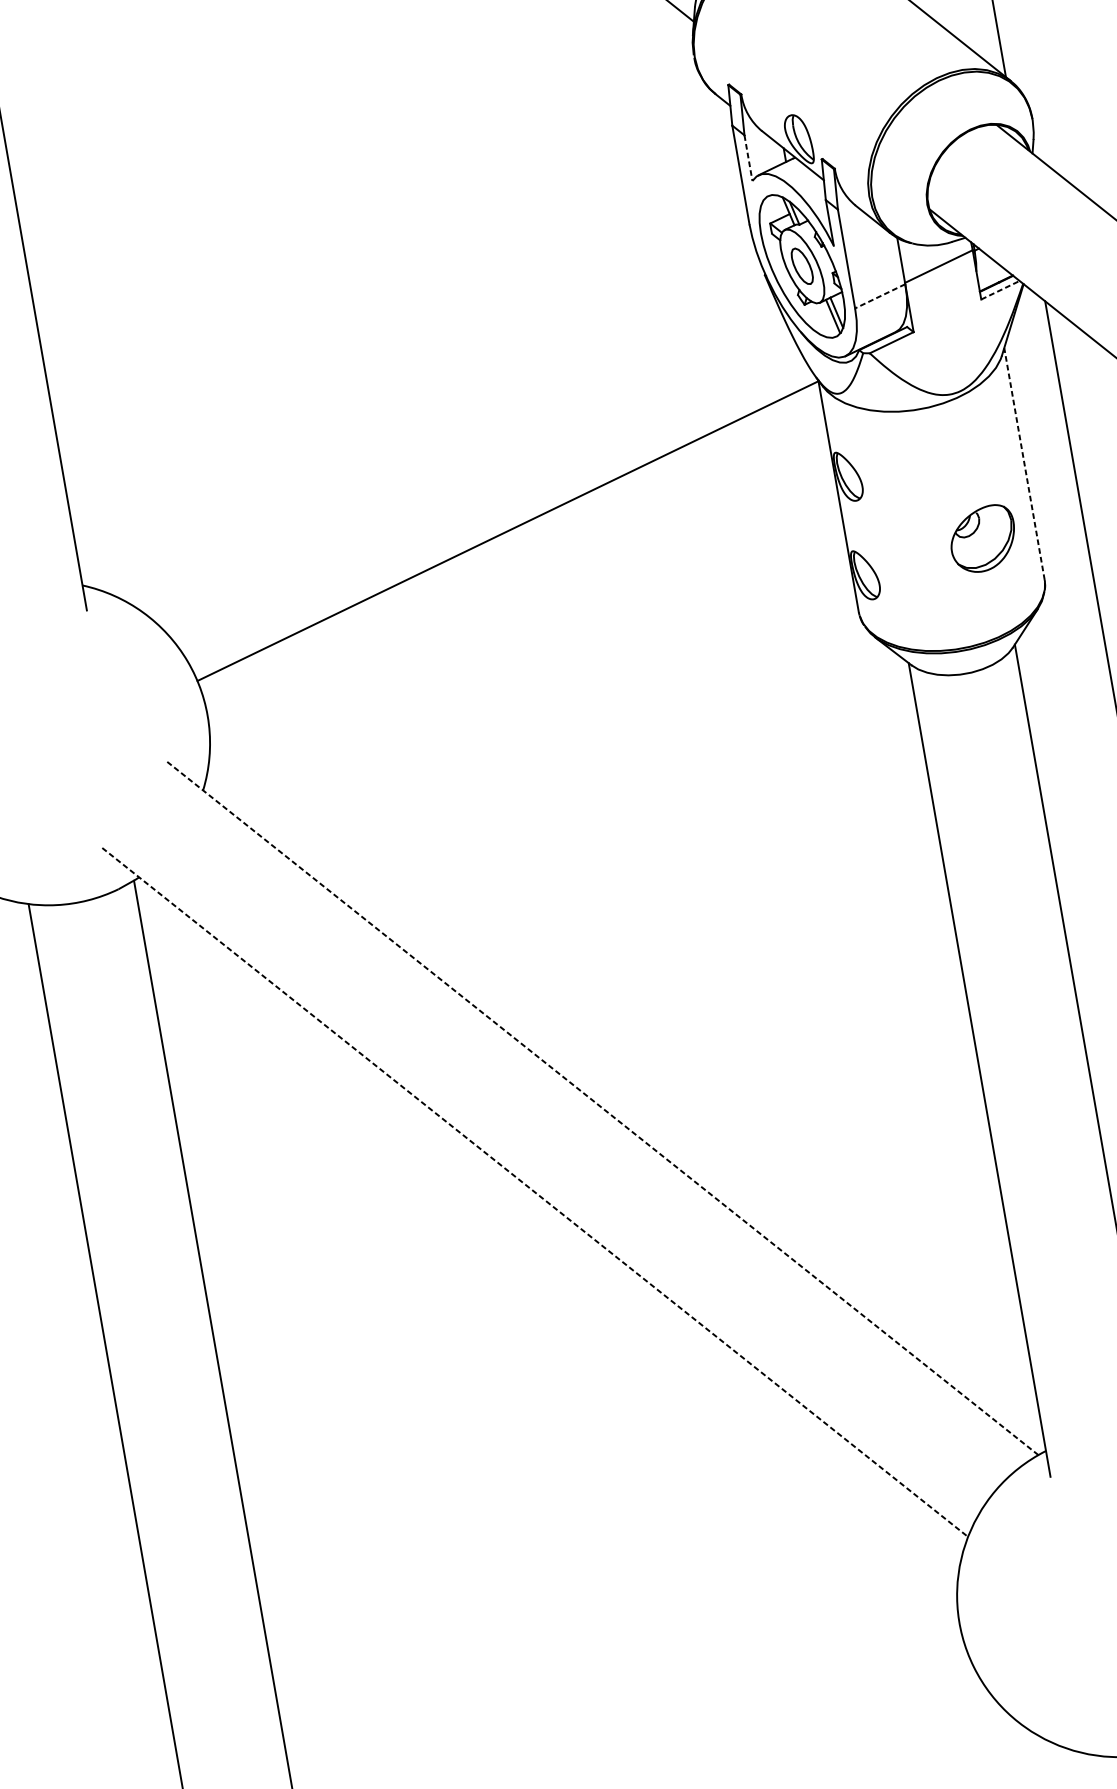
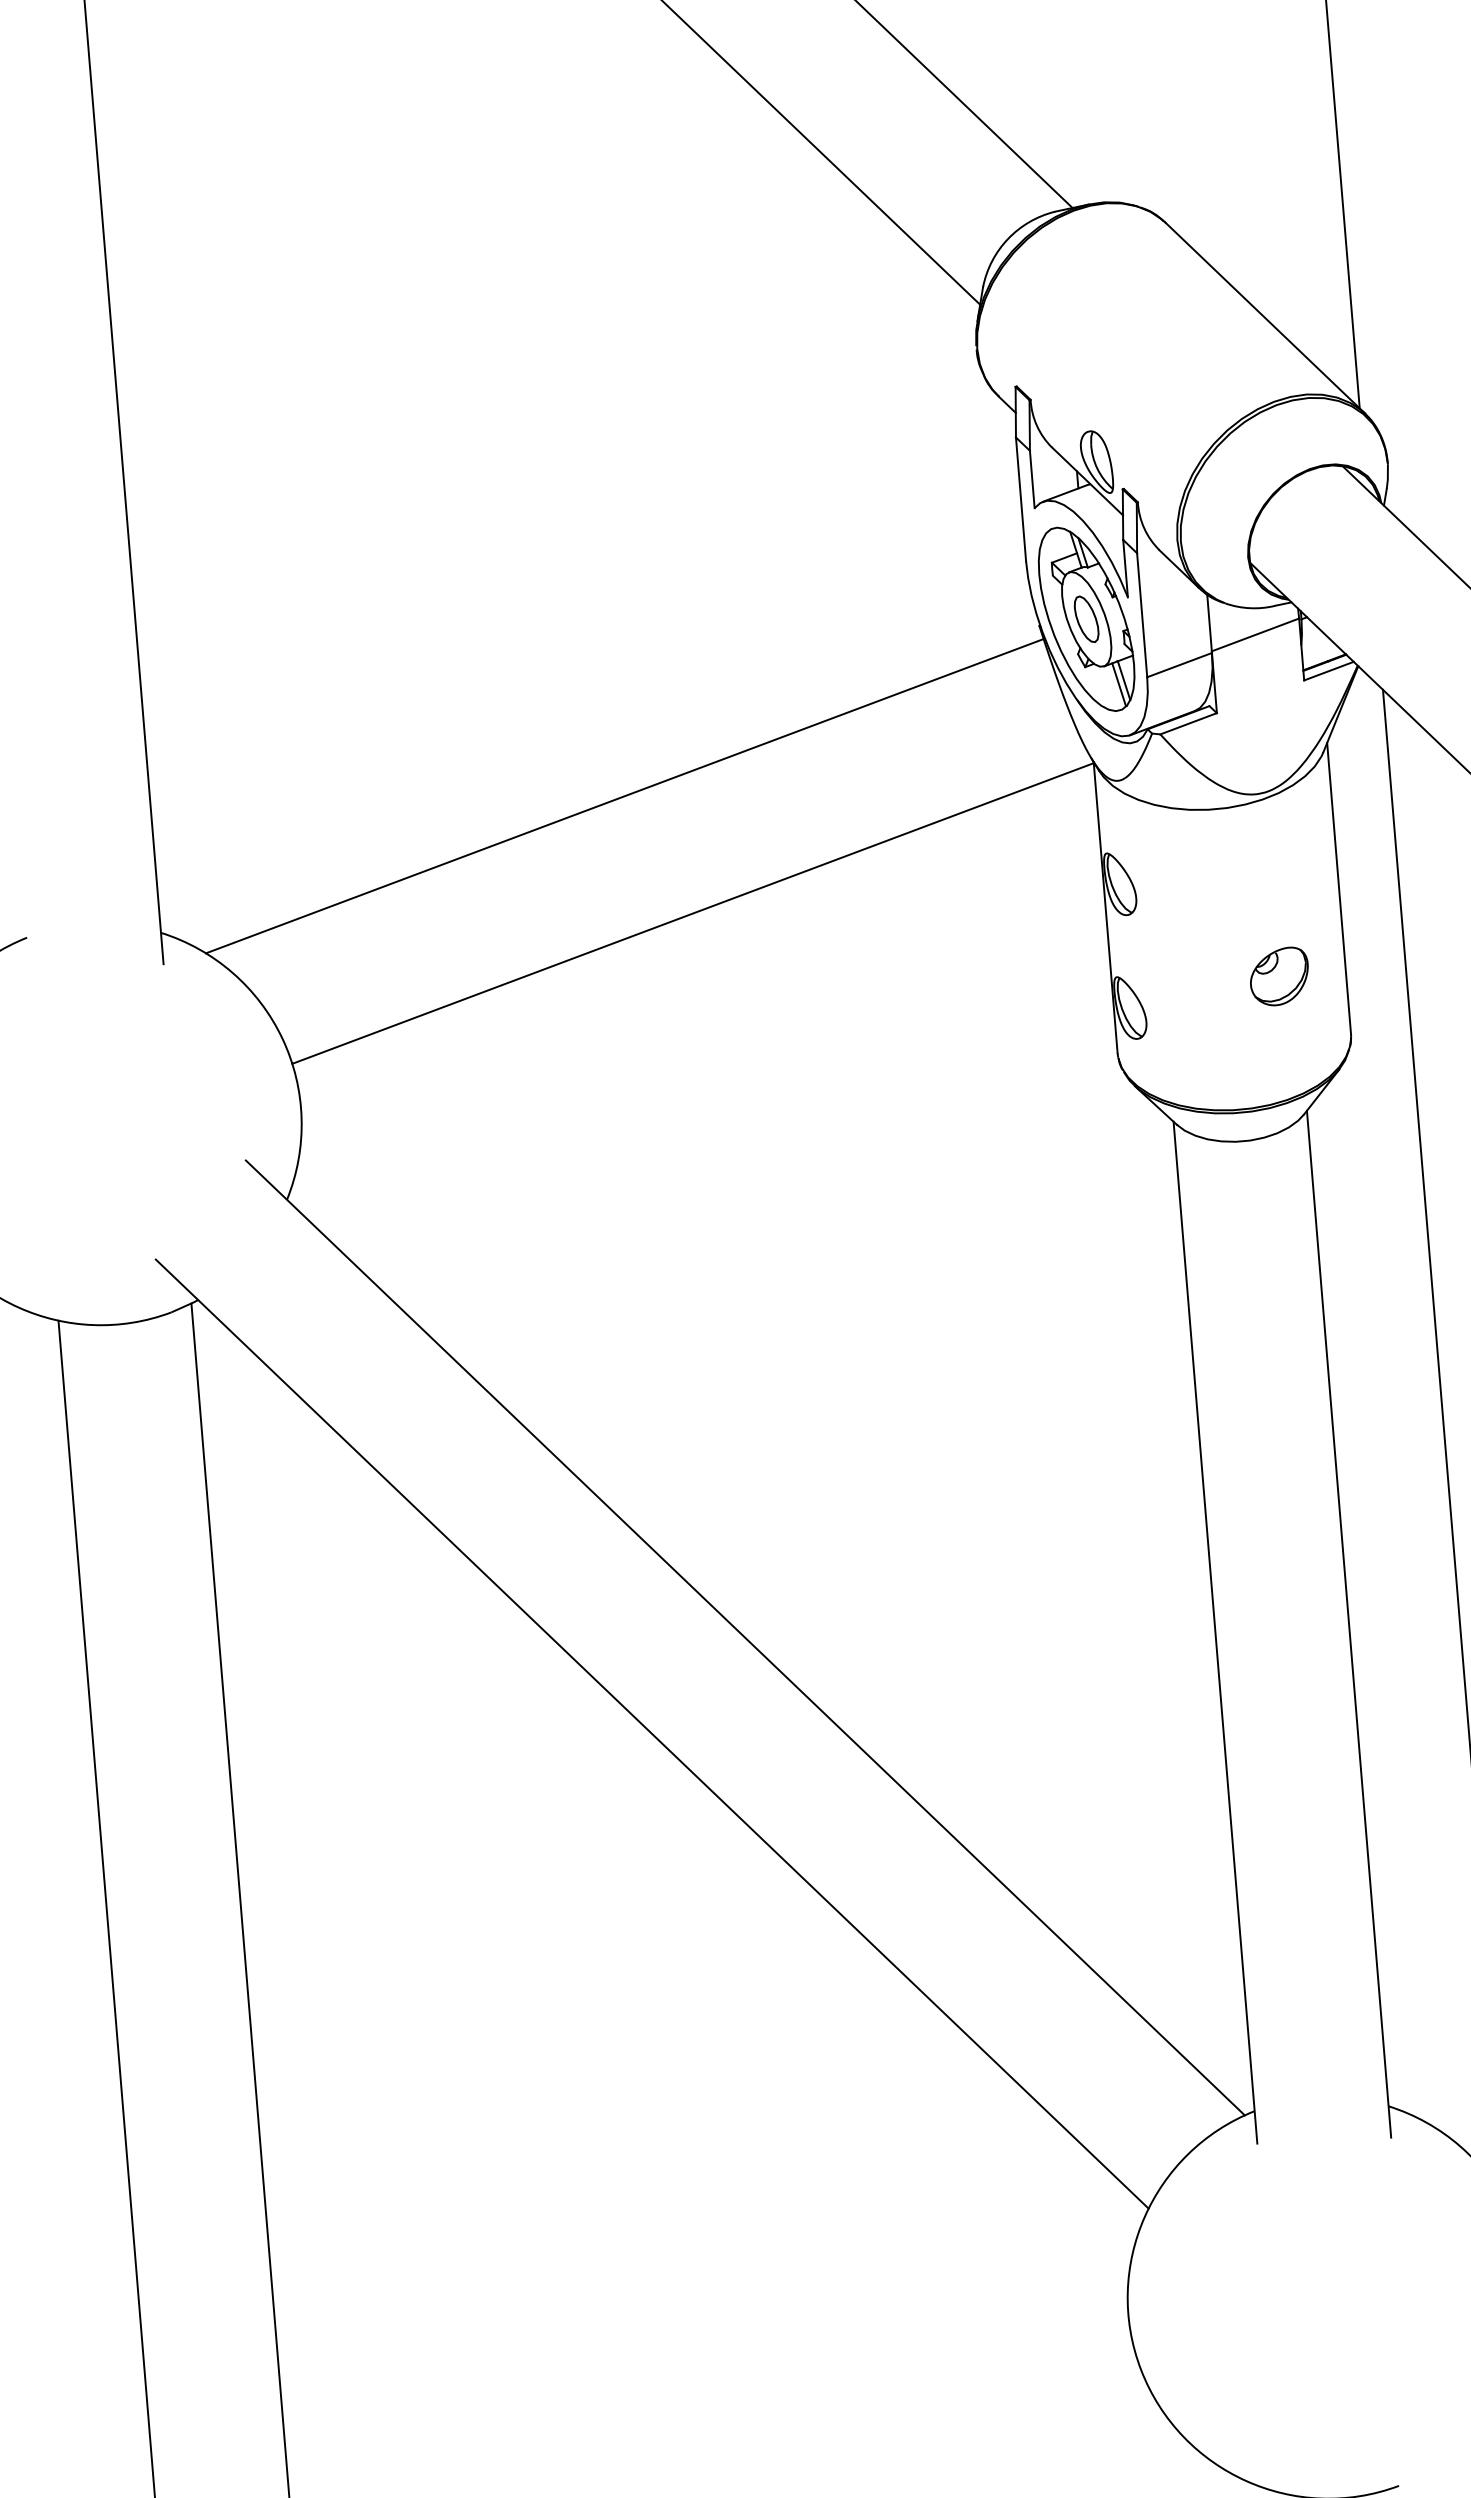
line: (748, 158) -> (1032, 479), dashed -> solid
line: (1000, 289) -> (1329, 670), dashed -> solid
line: (880, 296) -> (1179, 665), dashed -> solid
line: (444, 442) -> (624, 796), added
line: (1024, 463) -> (1339, 888), dashed -> solid
part: (983, 538) -> (1279, 976), size x0.71
line: (602, 1108) -> (745, 1637), dashed -> solid
line: (535, 1192) -> (652, 1734), dashed -> solid

